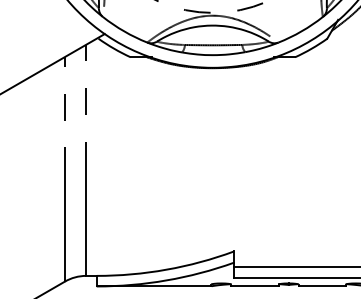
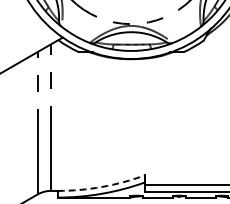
arc: (165, 270) -> (101, 187), solid -> dashed

